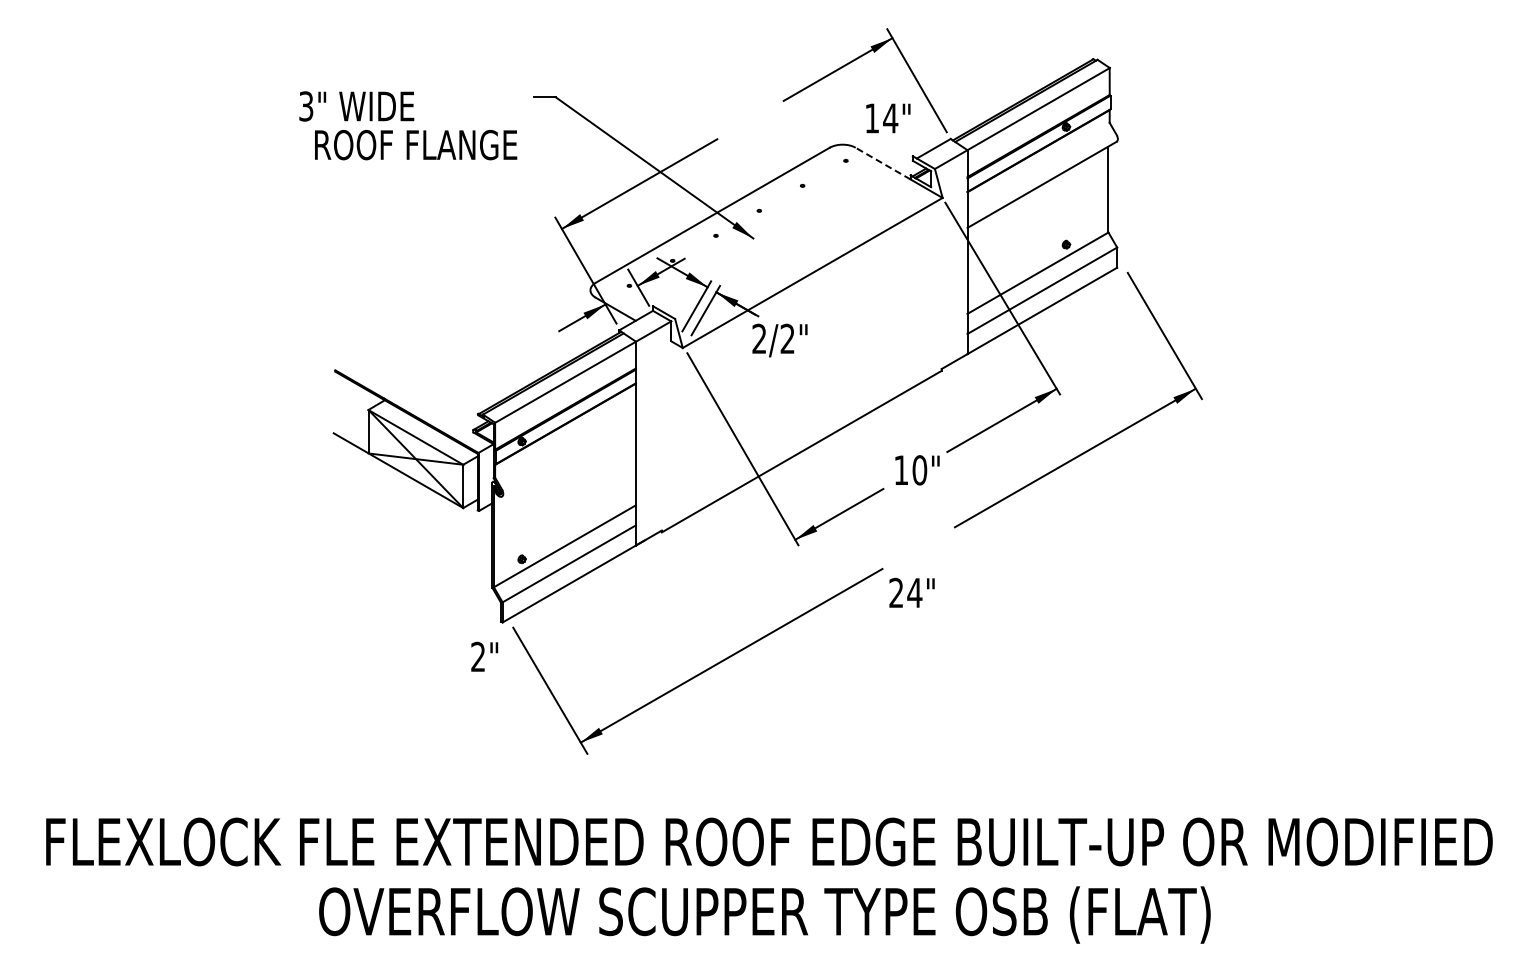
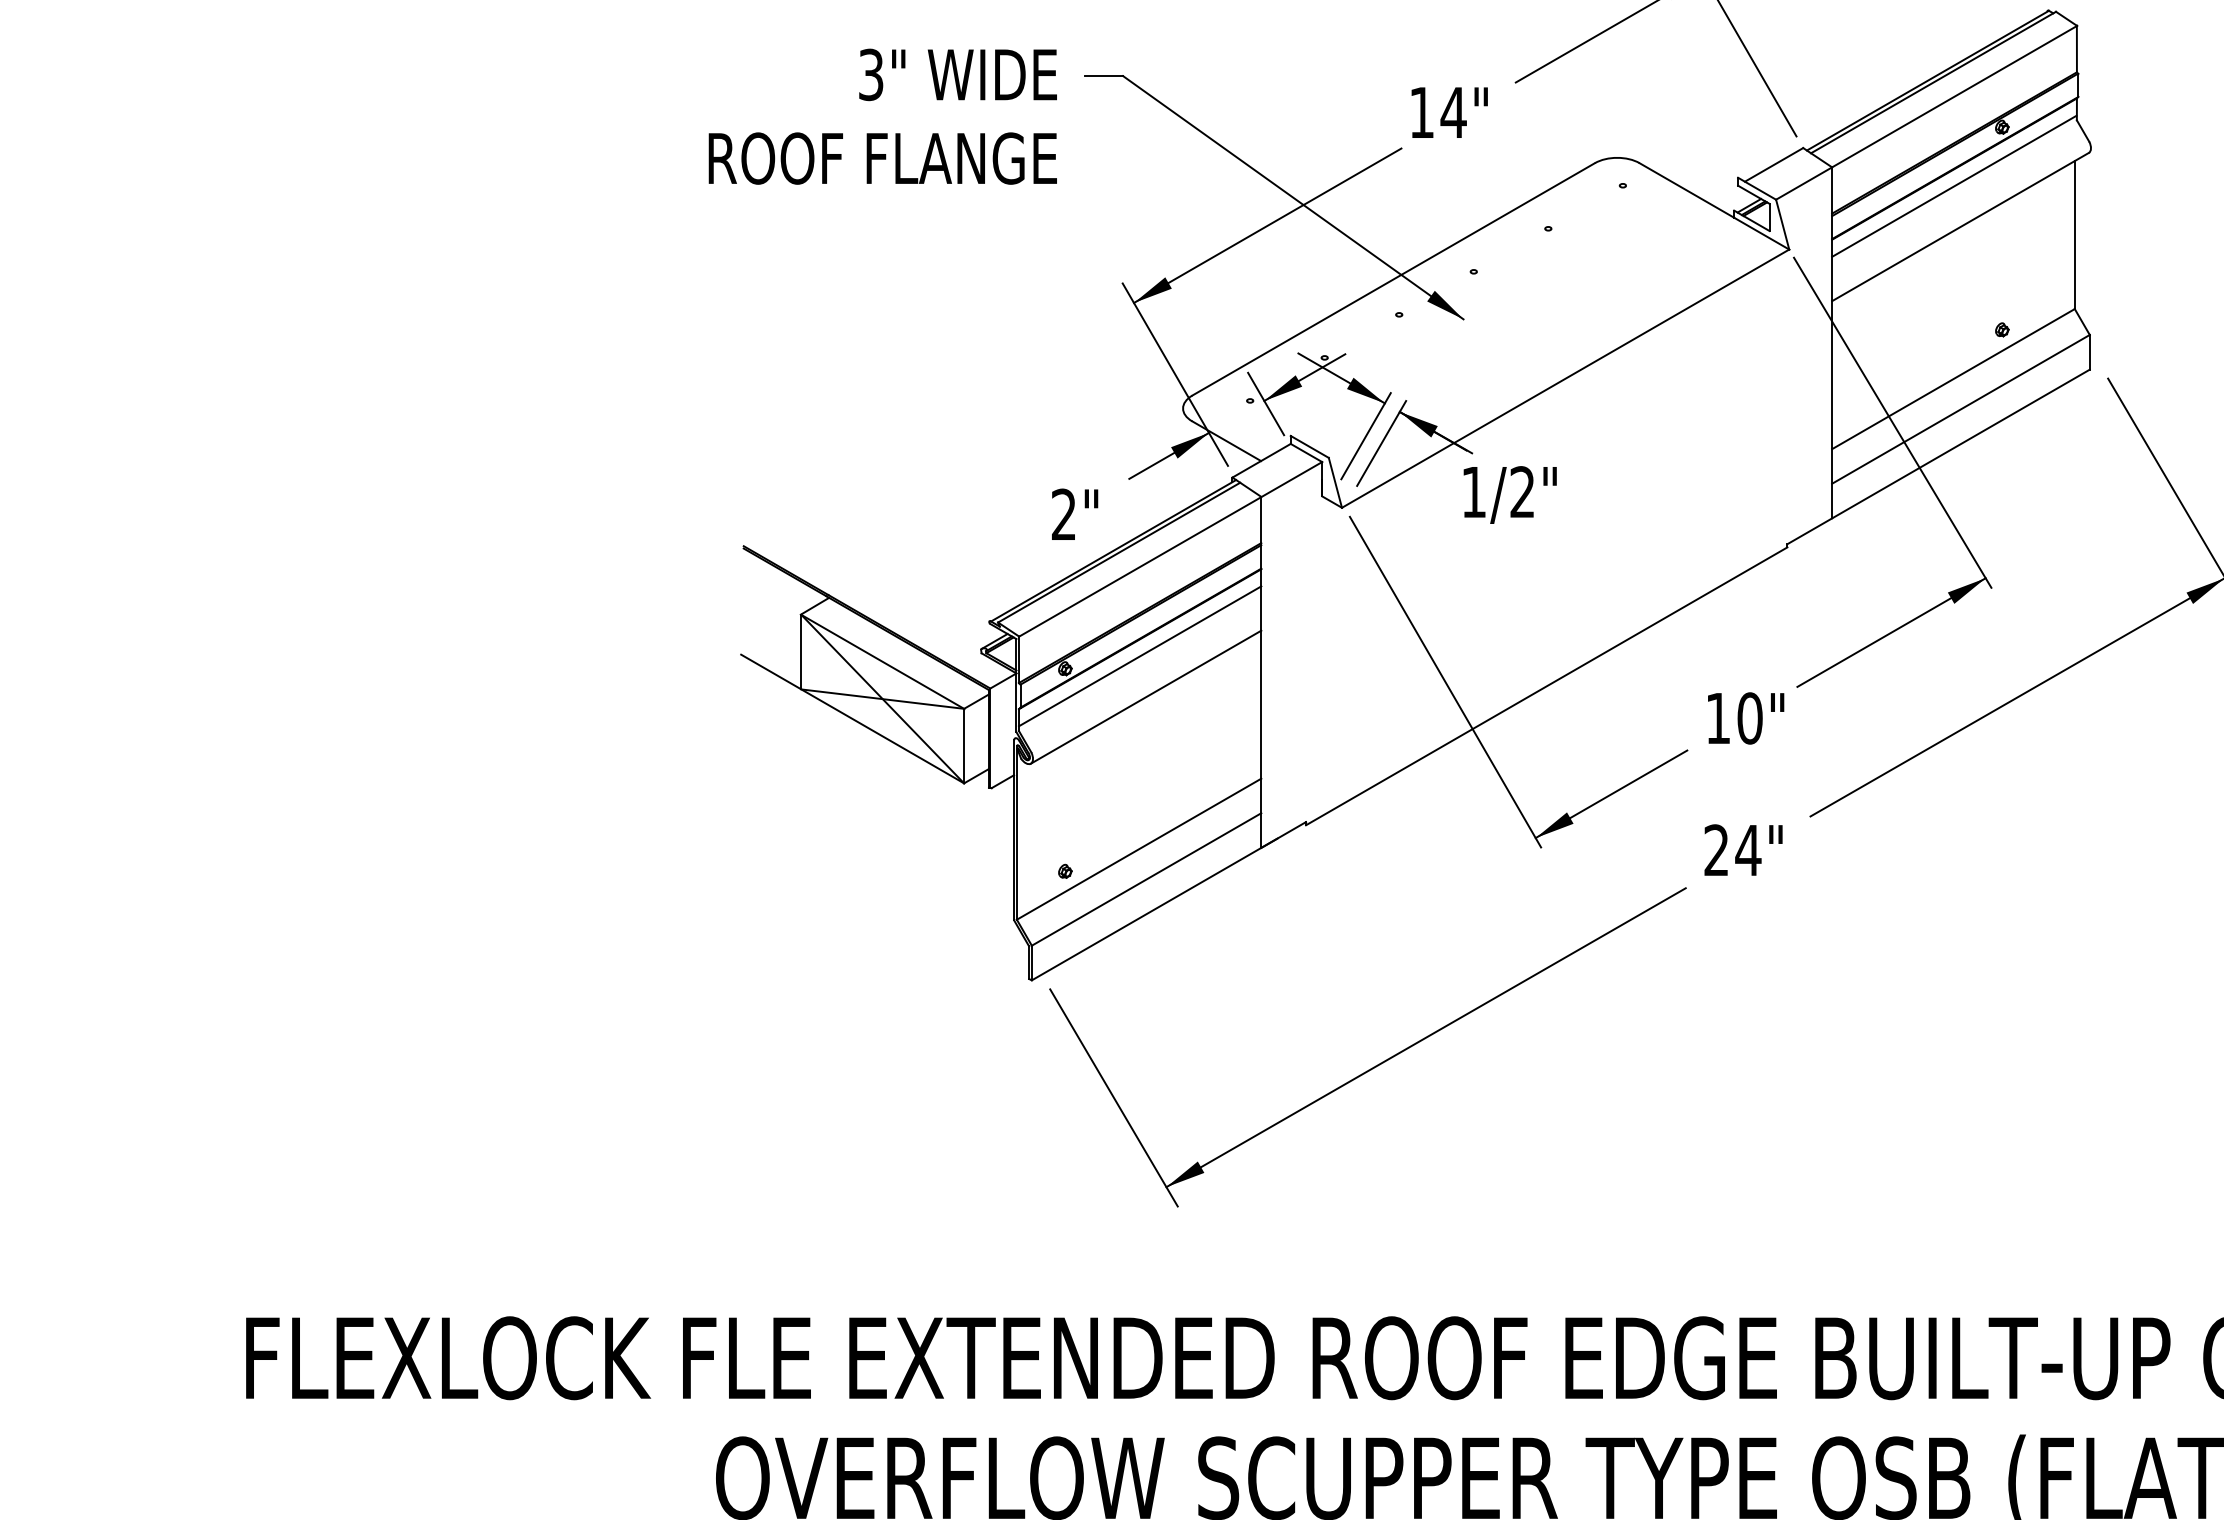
text: (356, 106) -> (957, 74), moved
text: (888, 118) -> (1449, 112), moved
line: (1038, 161) -> (1954, 186), added
line: (883, 163) -> (1687, 190), dashed -> solid
text: (759, 338) -> (1474, 491), 2/2" -> 1/2"
line: (565, 433) -> (1140, 655), added
line: (568, 457) -> (1145, 696), added
text: (911, 592) -> (1742, 849), moved
text: (484, 656) -> (1074, 513), moved

